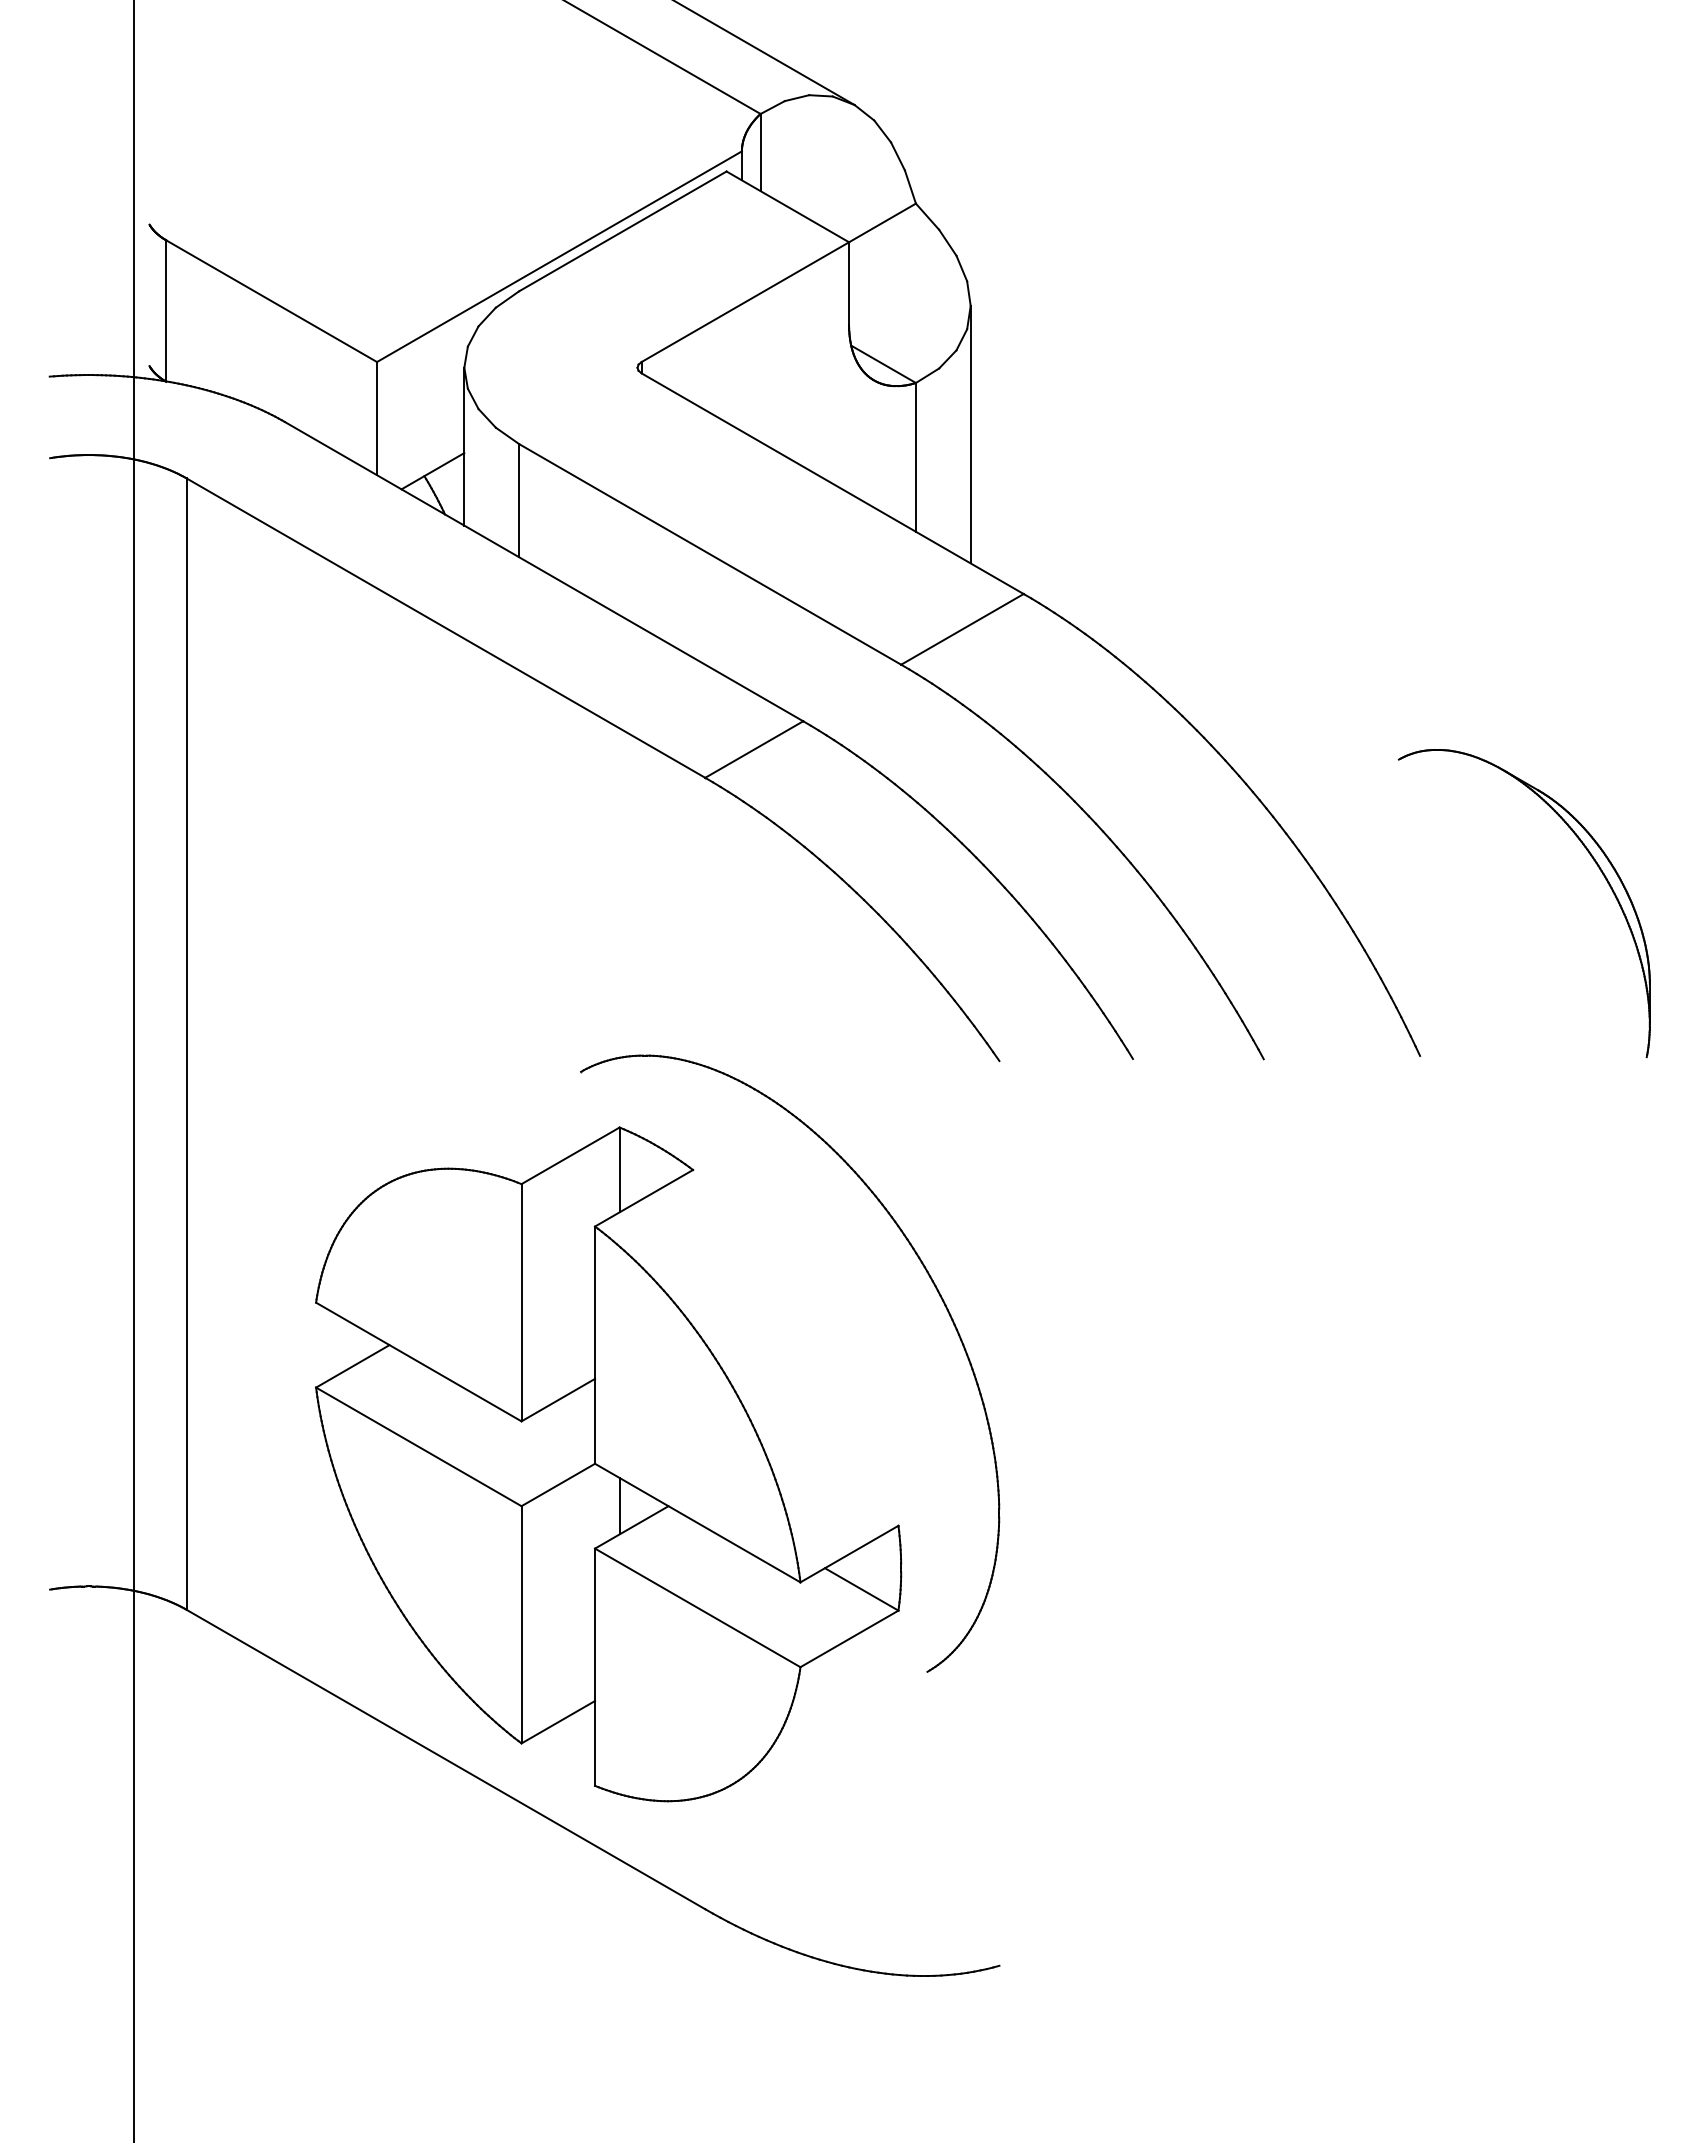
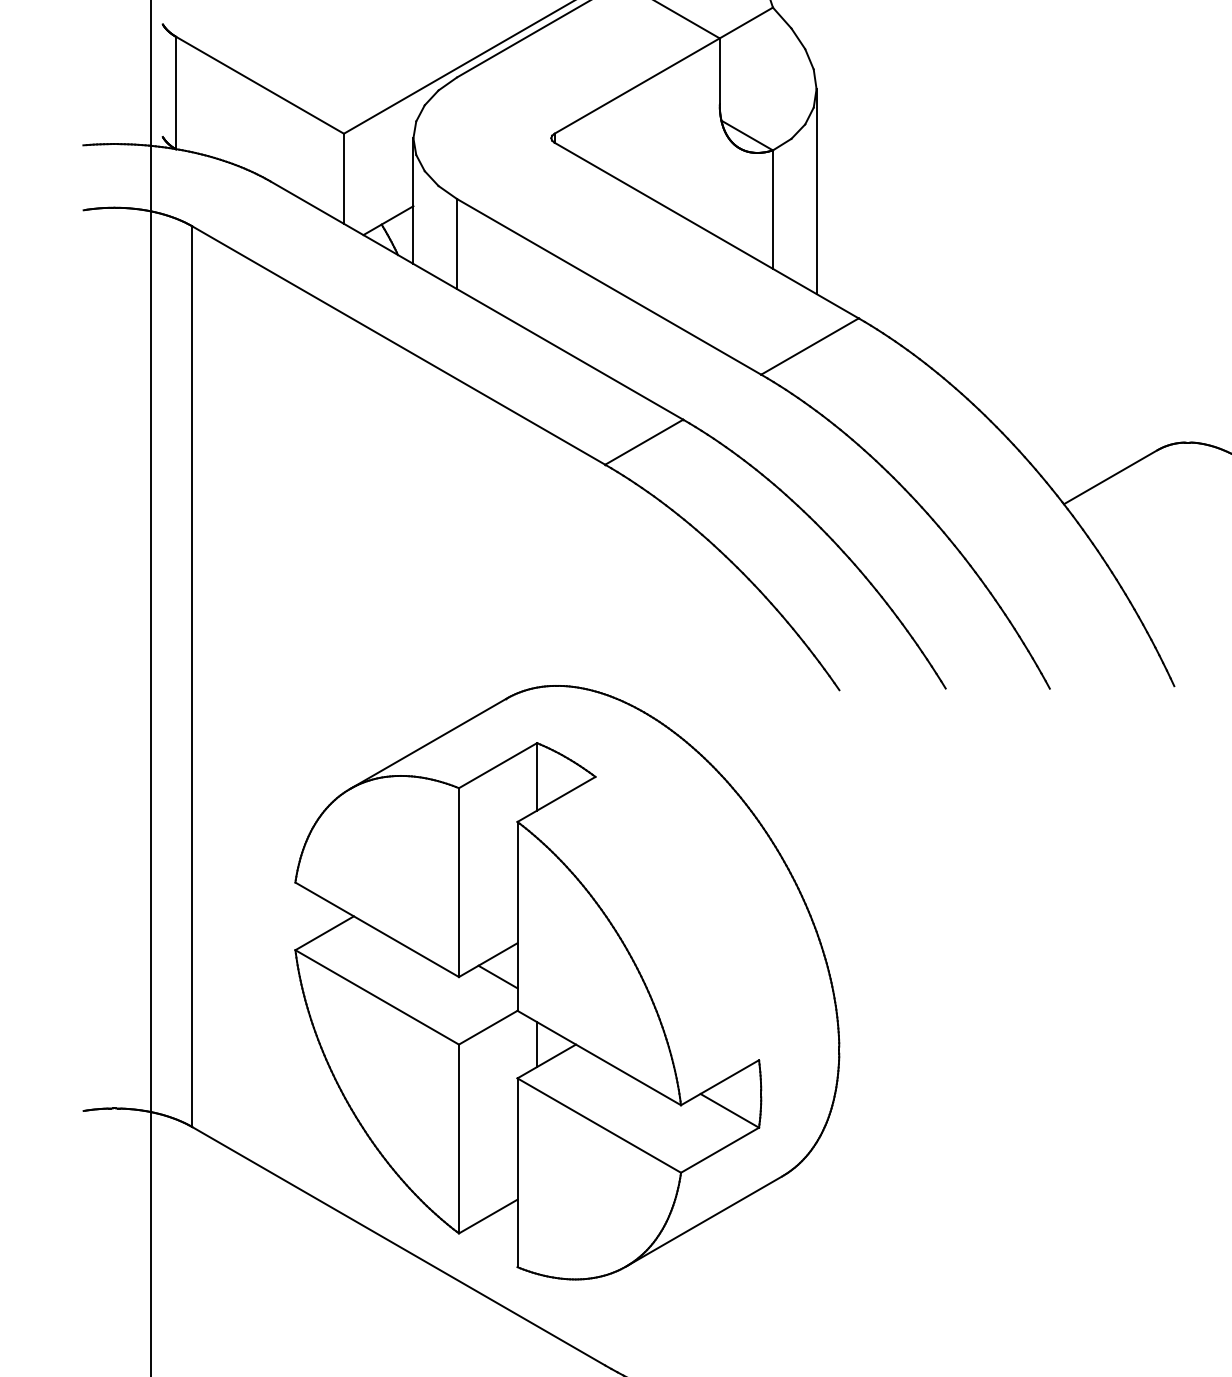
line: (1339, 793) -> (1110, 477), added
line: (483, 1127) -> (428, 743), added
line: (570, 1421) -> (497, 977), added
line: (829, 1727) -> (704, 1220), added

